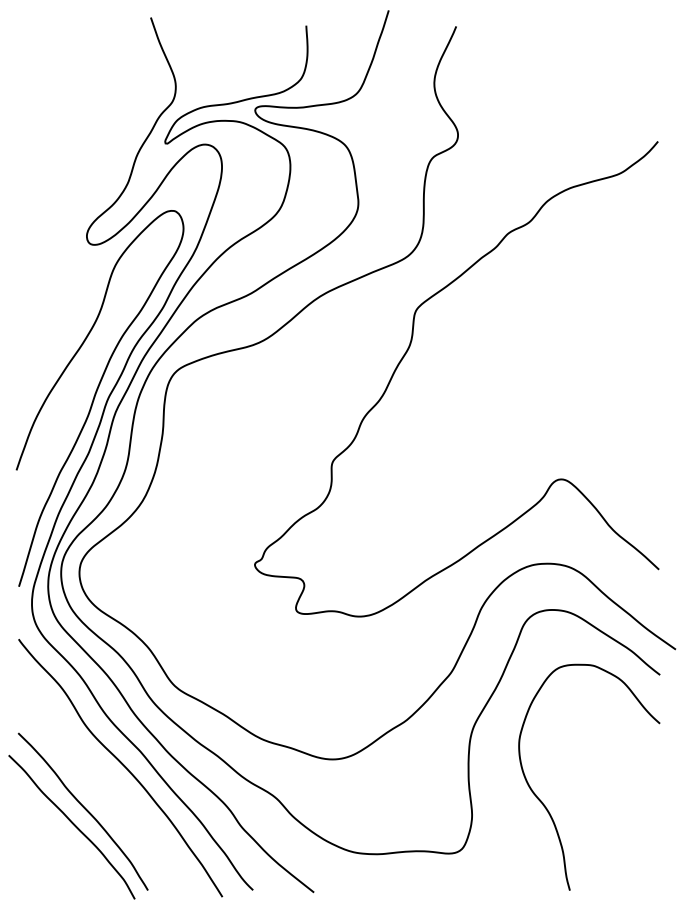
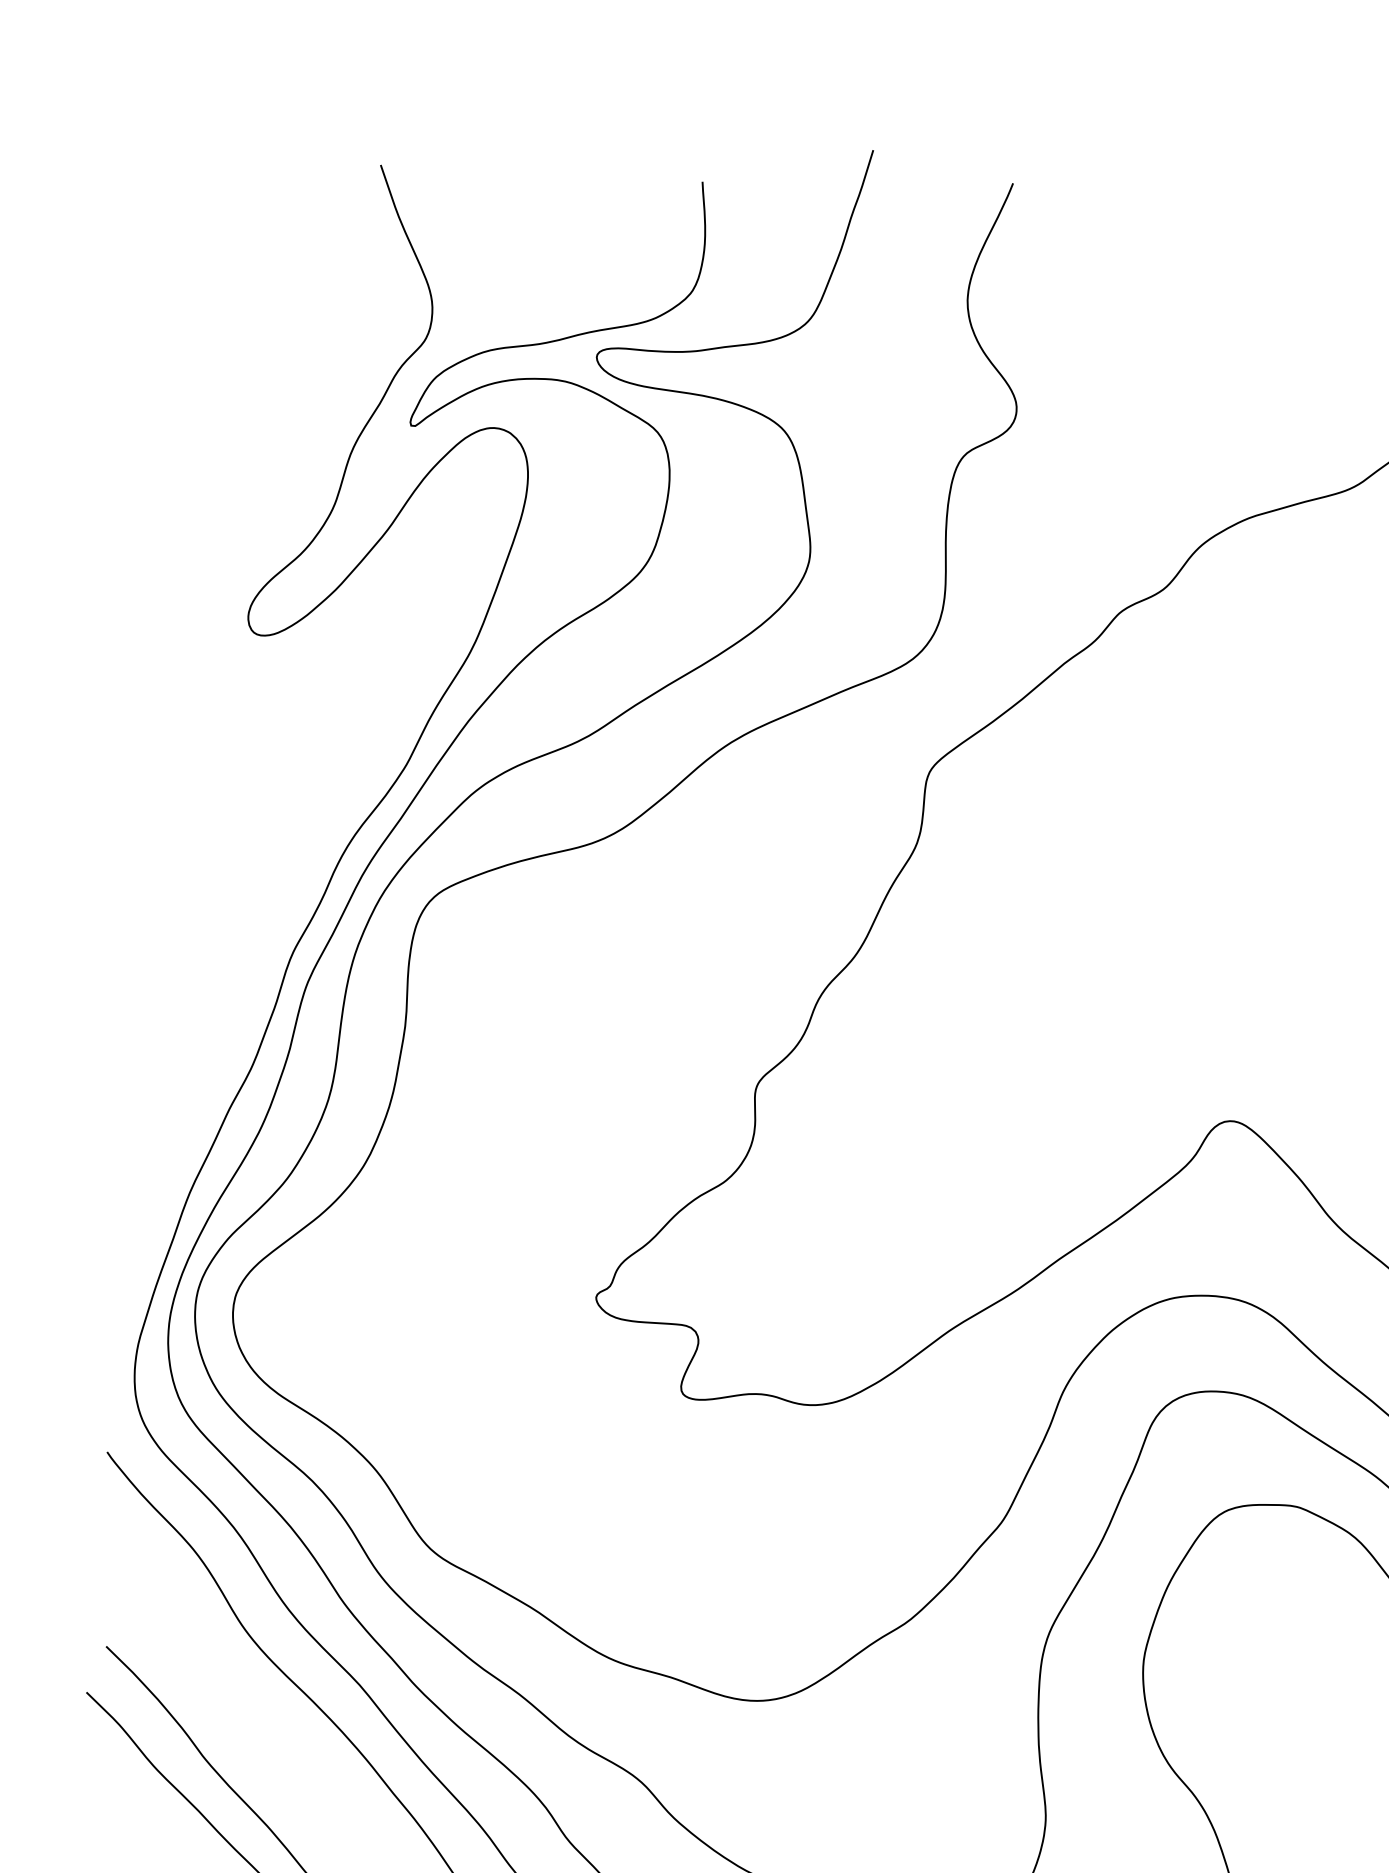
curve: (95, 397) -> (266, 951), removed

